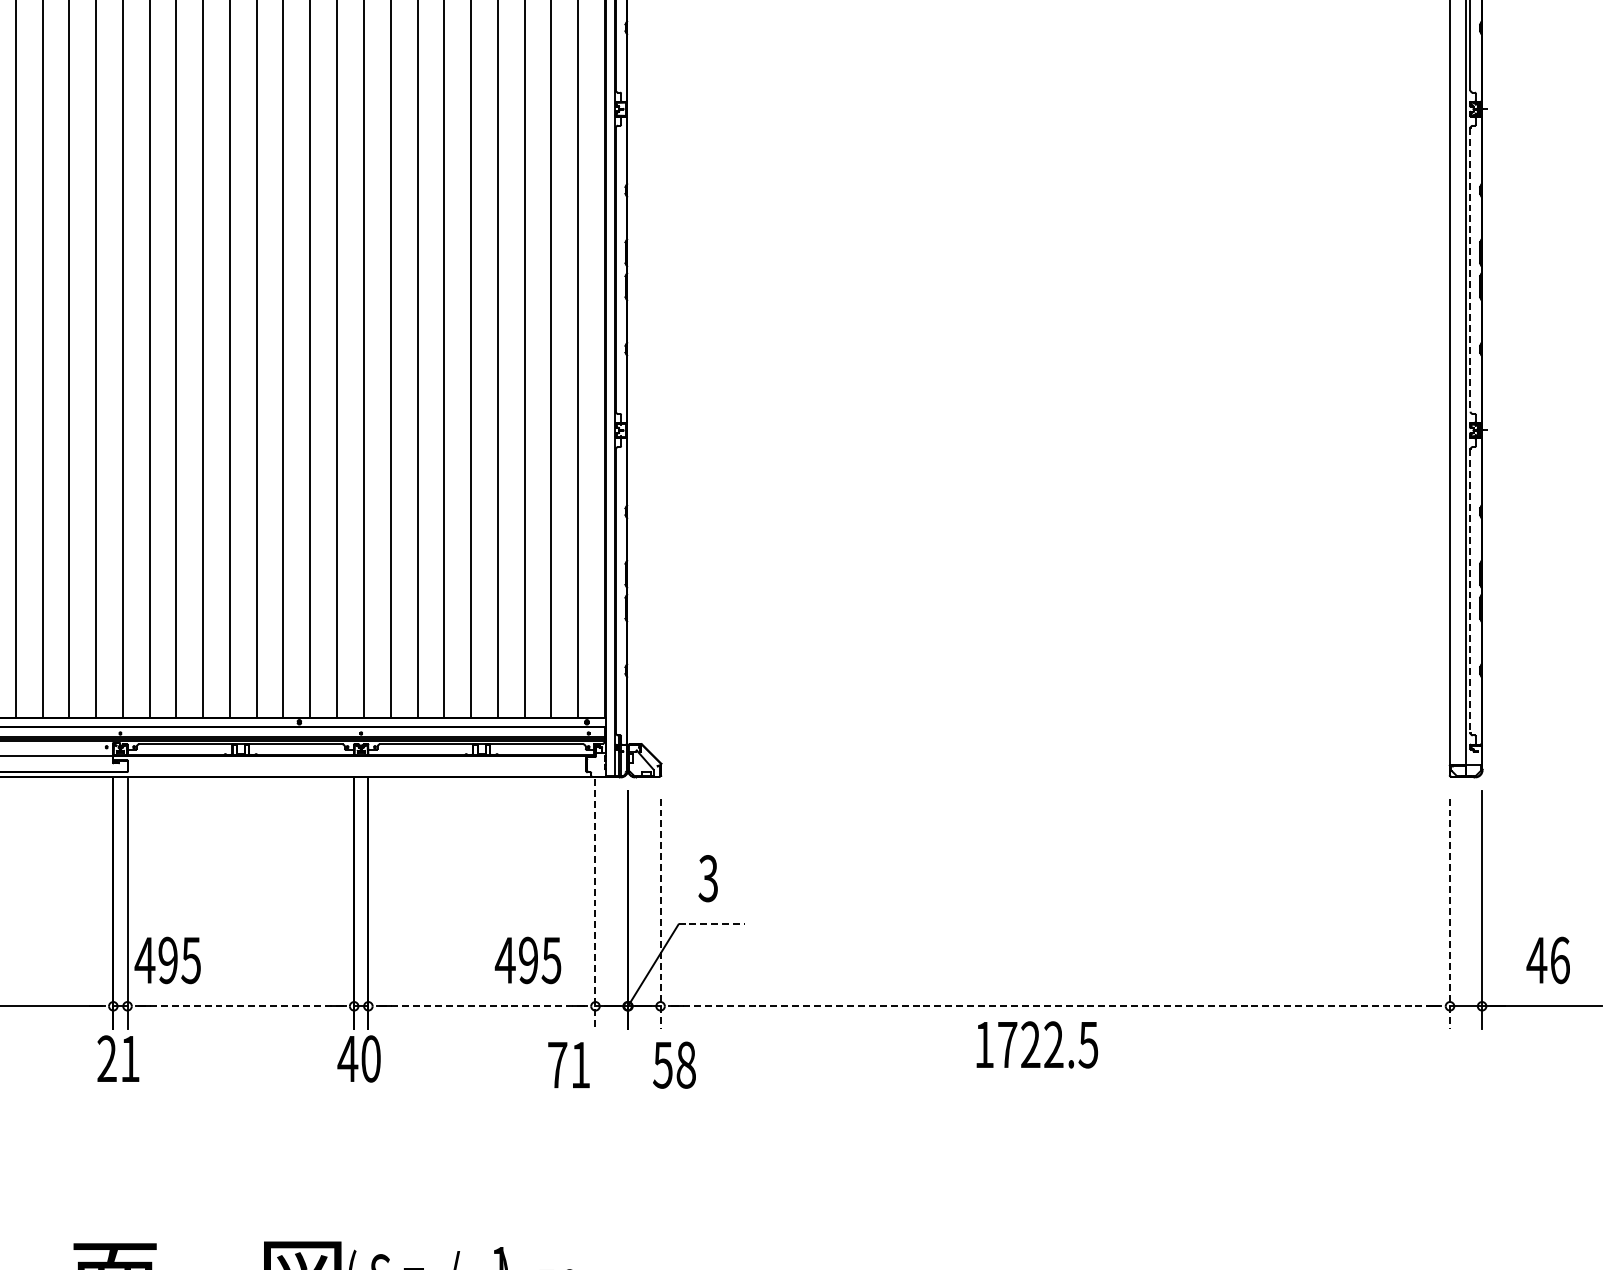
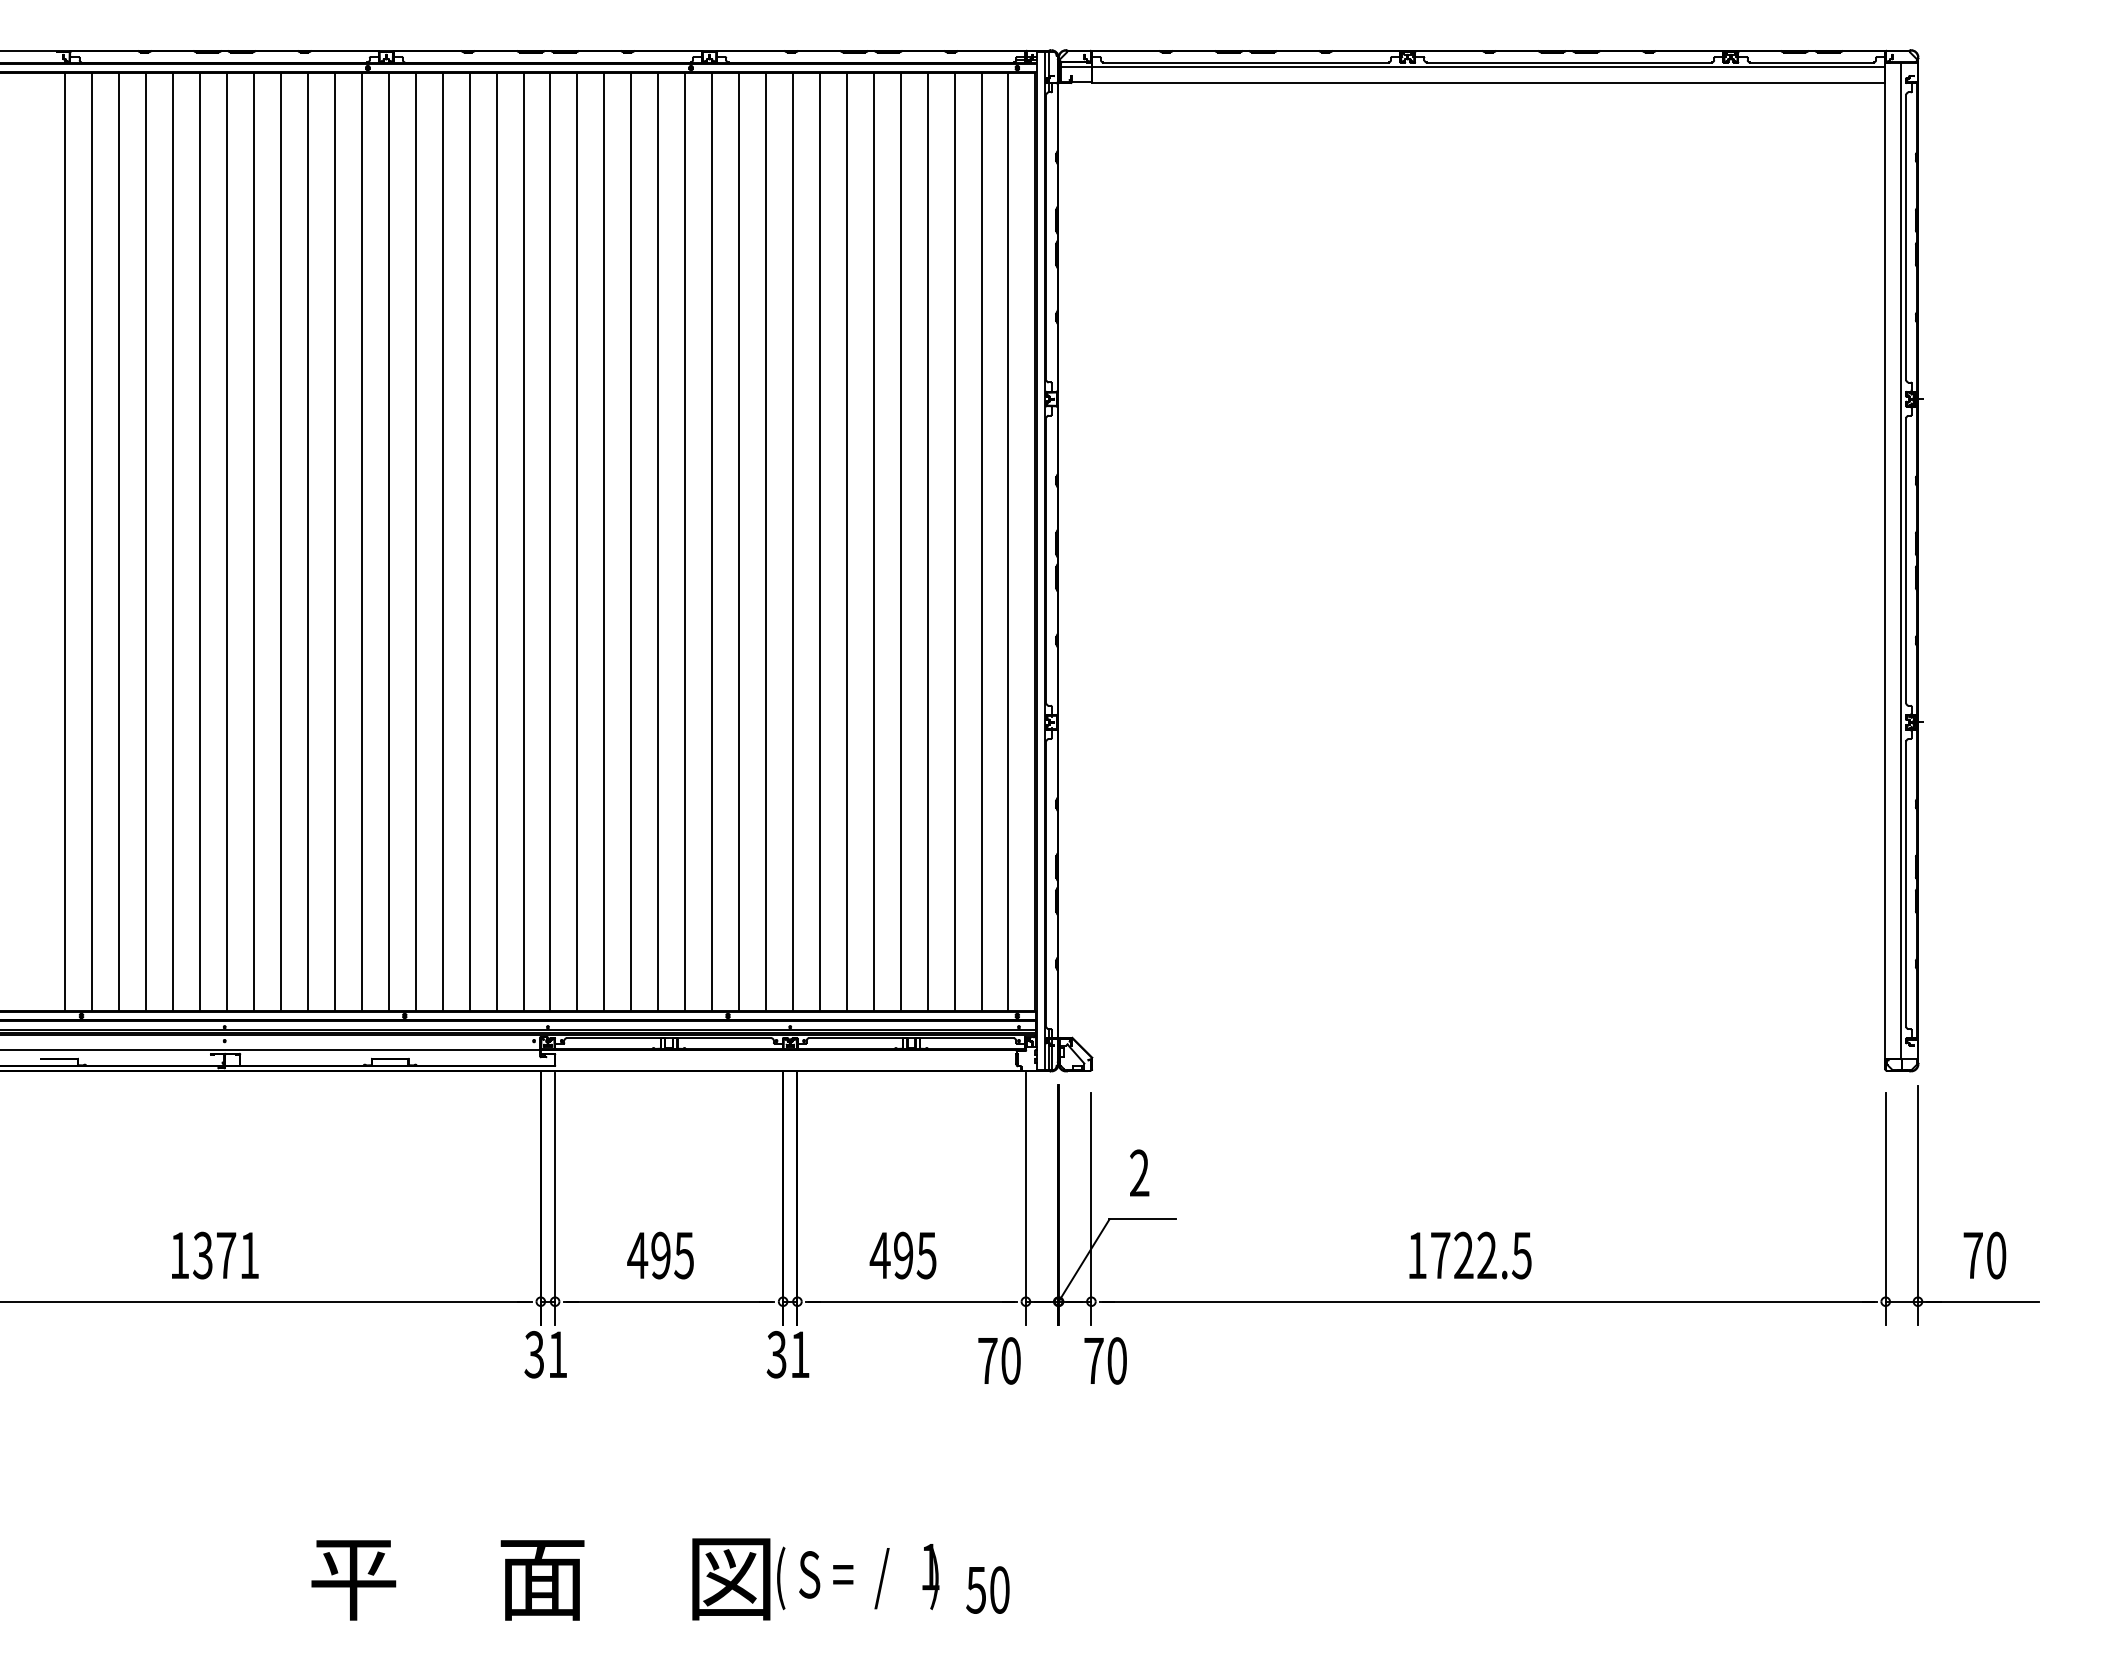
line: (1470, 269) -> (1906, 560), dashed -> solid
line: (1470, 591) -> (1906, 884), dashed -> solid
text: (708, 878) -> (1139, 1173), 3 -> 2
line: (595, 904) -> (1025, 1199), dashed -> solid
line: (660, 914) -> (1091, 1209), dashed -> solid
line: (1449, 914) -> (1885, 1209), dashed -> solid
line: (712, 924) -> (1143, 1219), dashed -> solid
text: (167, 960) -> (660, 1255), moved
text: (527, 960) -> (902, 1255), moved
text: (1548, 960) -> (1984, 1255), 46 -> 70
line: (240, 1006) -> (668, 1301), dashed -> solid
line: (481, 1006) -> (911, 1301), dashed -> solid
line: (1055, 1006) -> (1488, 1301), dashed -> solid
text: (1037, 1044) -> (1470, 1255), moved
text: (107, 1058) -> (534, 1354), 21 -> 31
text: (358, 1058) -> (787, 1354), 40 -> 31
text: (580, 1064) -> (1010, 1360), 71 -> 70
text: (673, 1064) -> (1104, 1360), 58 -> 70

